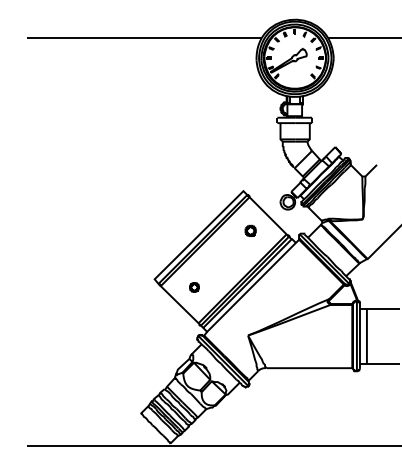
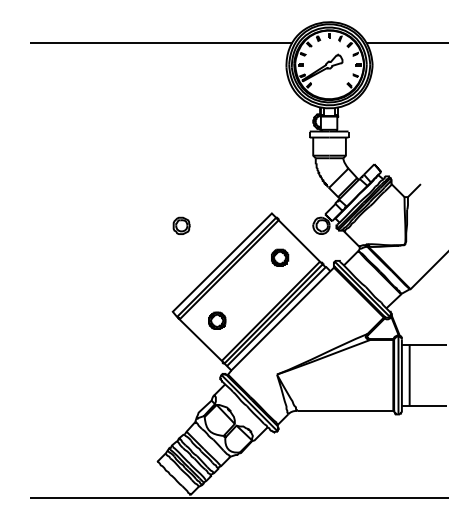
part: (162, 202) -> (181, 226), added
part: (250, 230) -> (279, 257), size x1.43
part: (194, 287) -> (217, 320), size x1.67

